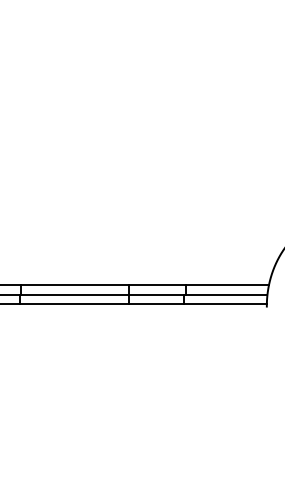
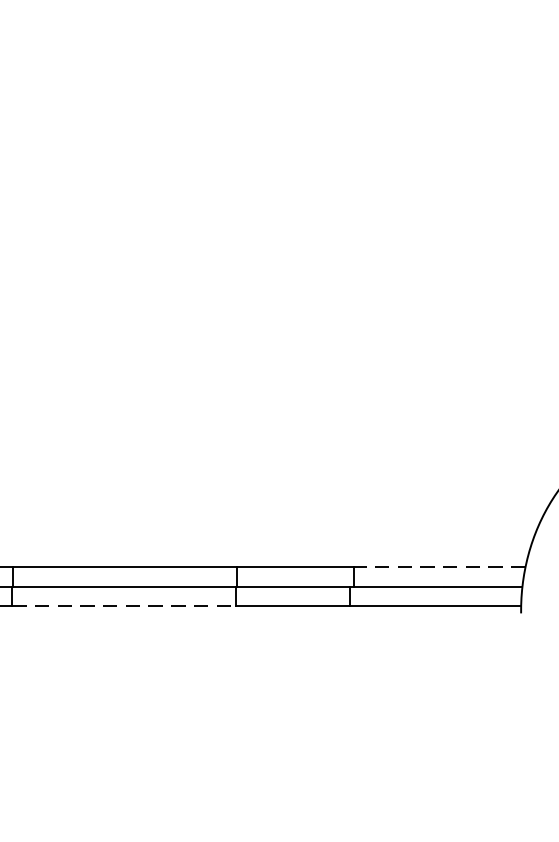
line: (227, 285) -> (439, 567), solid -> dashed
line: (75, 304) -> (126, 607), solid -> dashed

